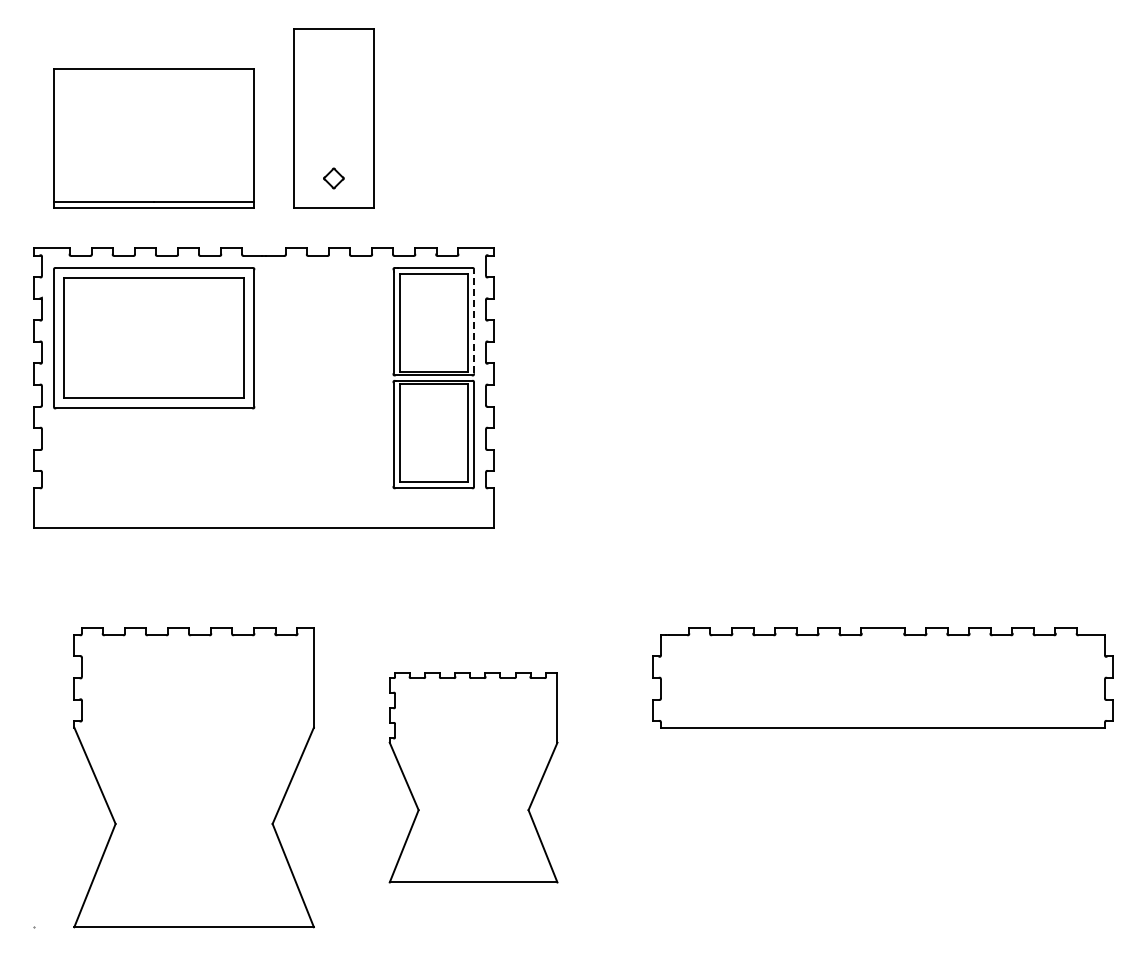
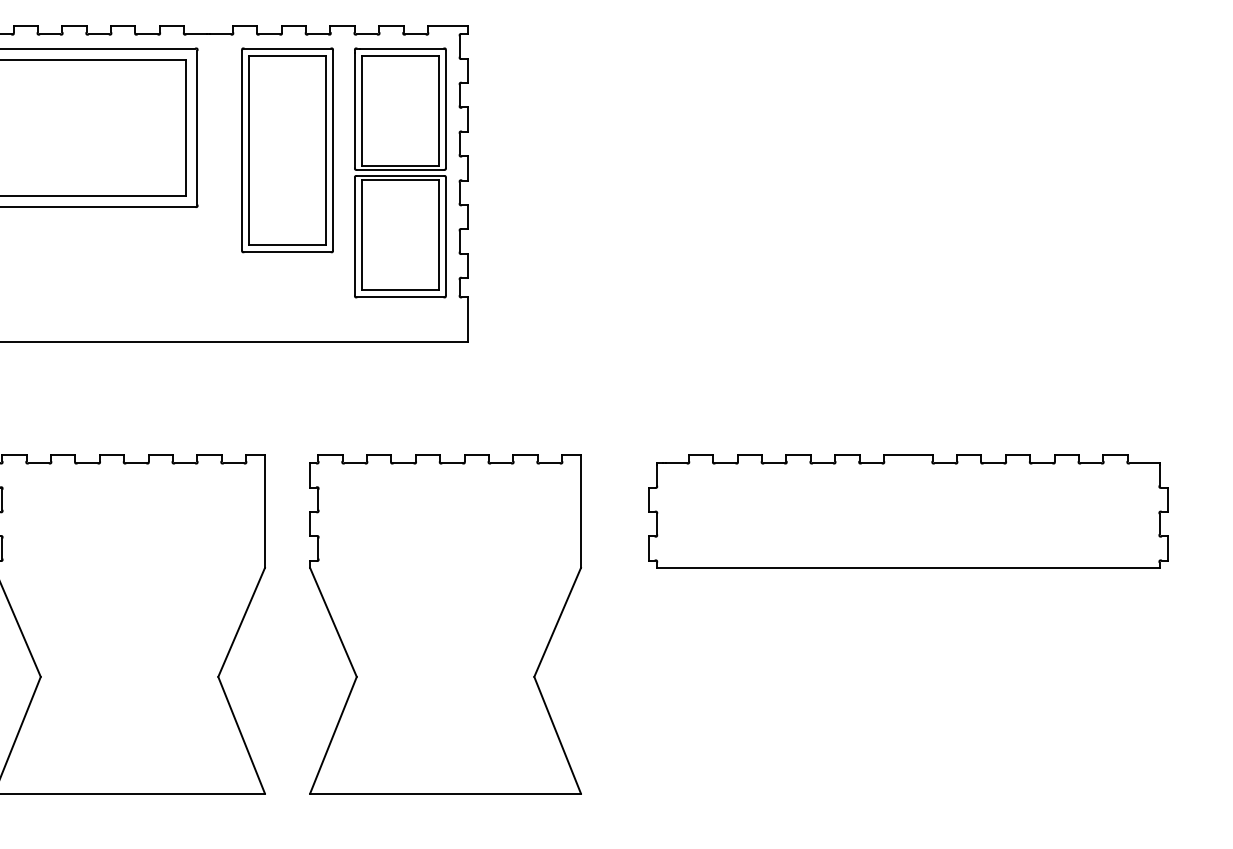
line: (473, 321) -> (445, 108), dashed -> solid
part: (333, 358) -> (287, 150), added
part: (473, 777) -> (445, 624), size x1.43

